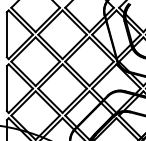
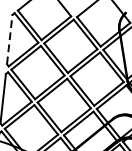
line: (6, 34) -> (9, 39), solid -> dashed

